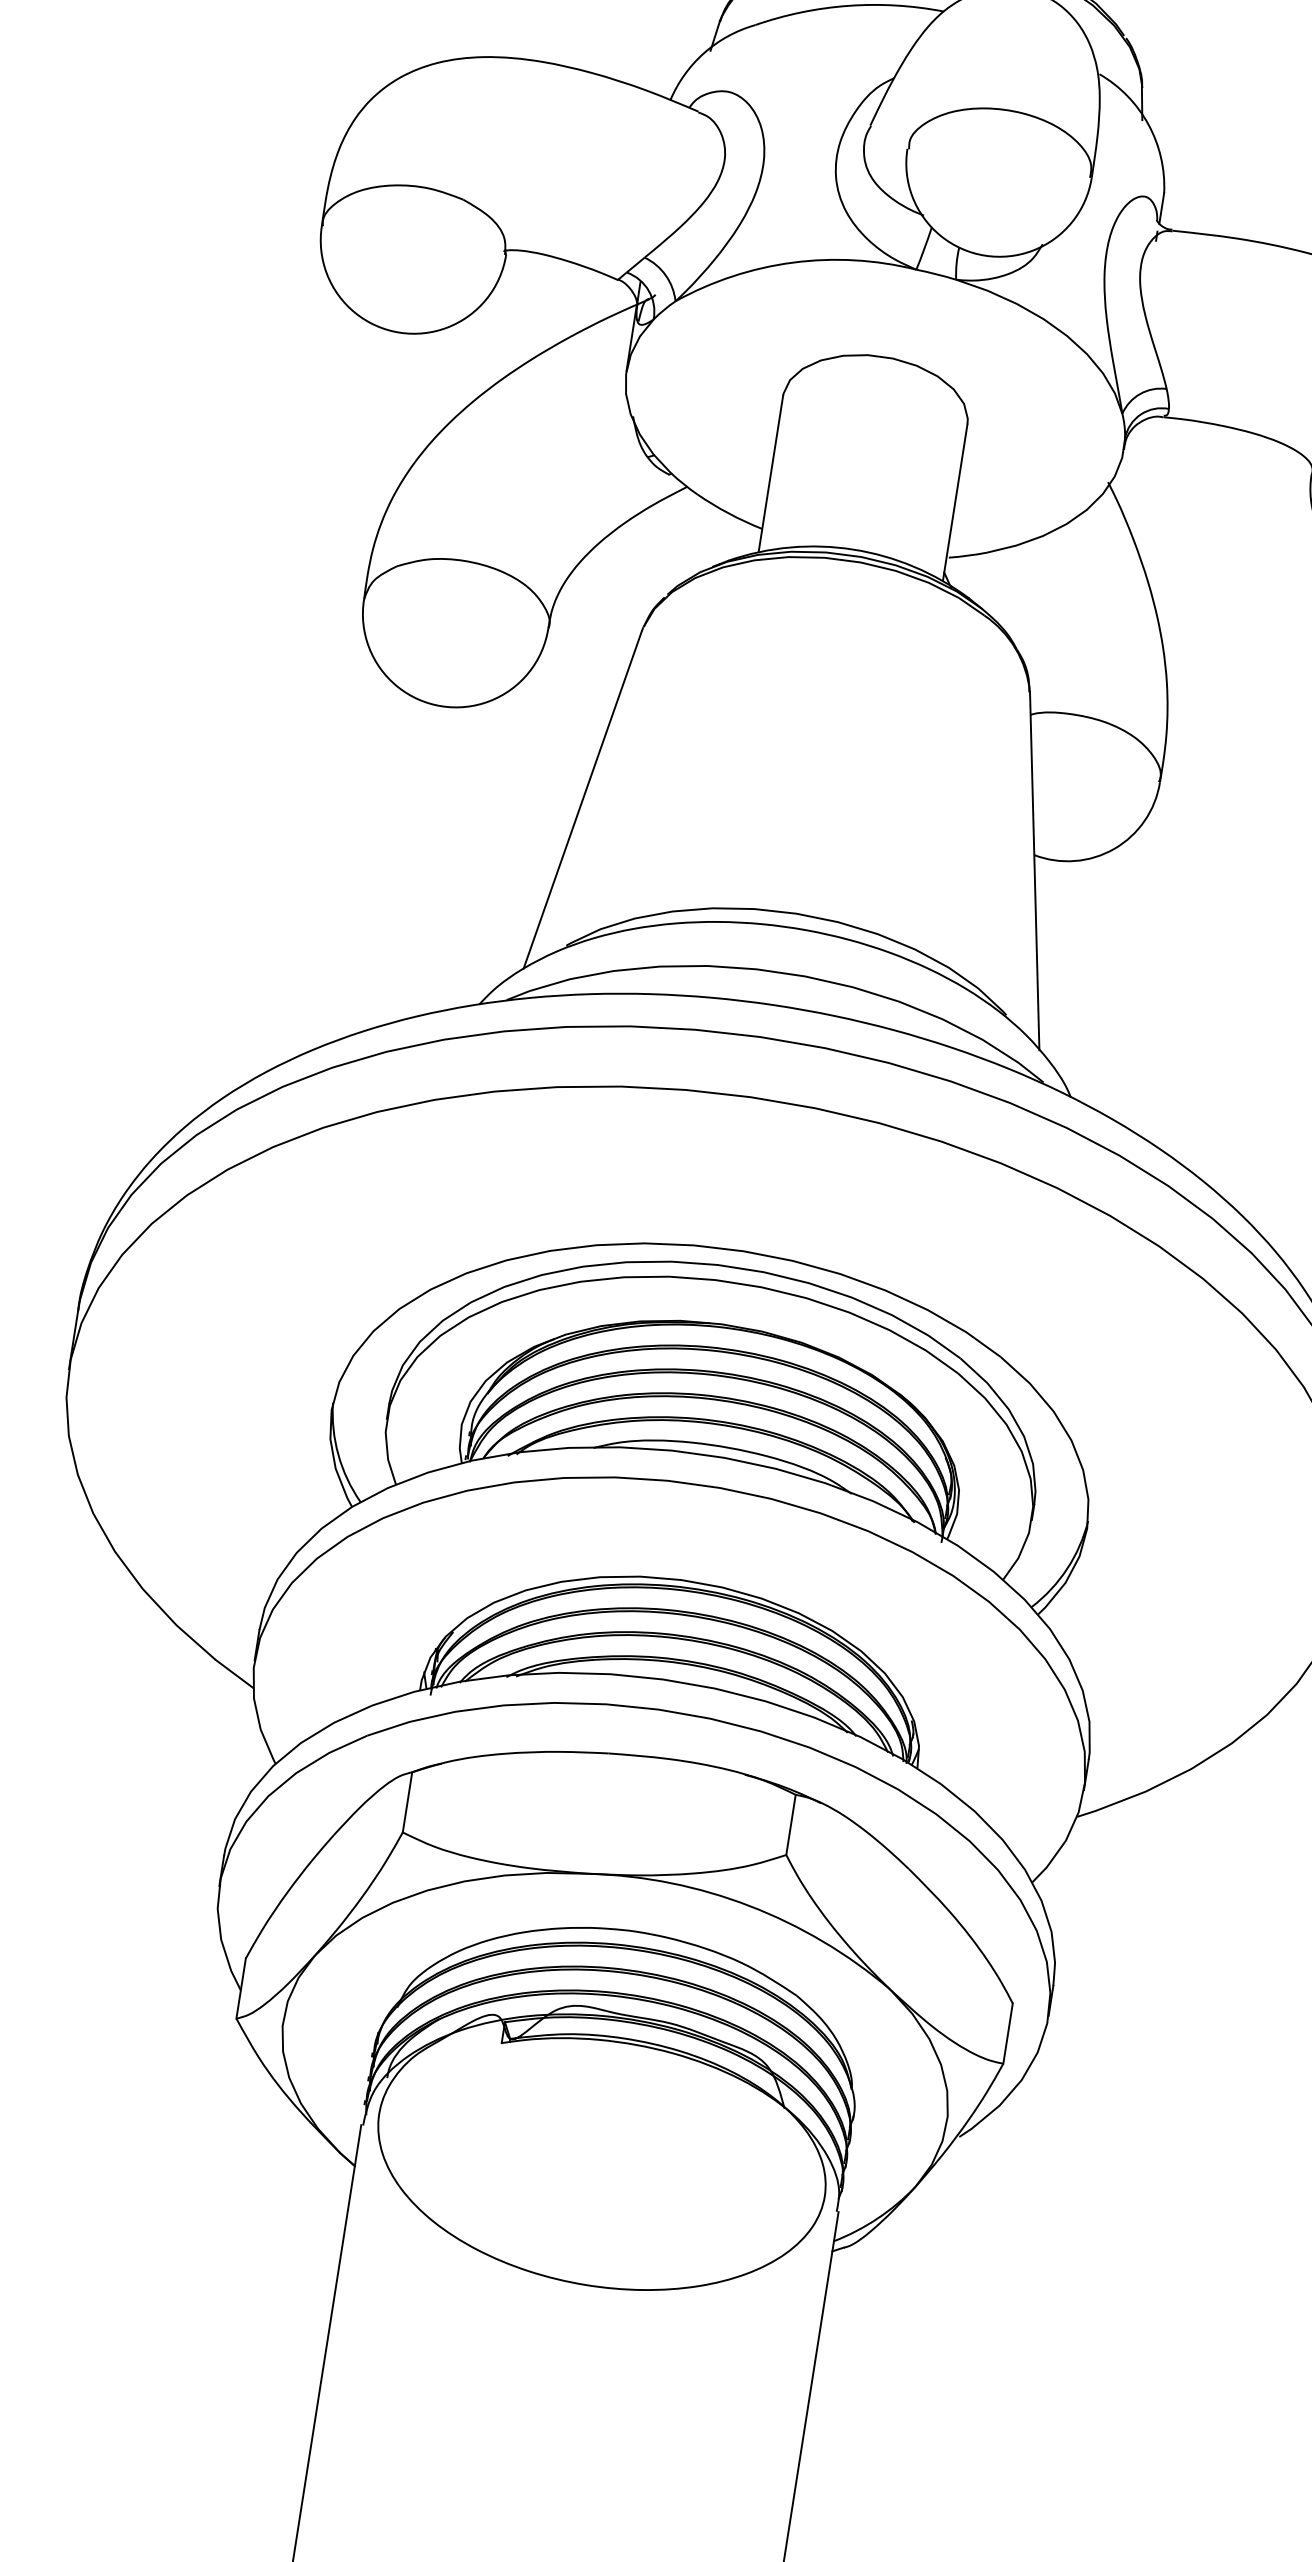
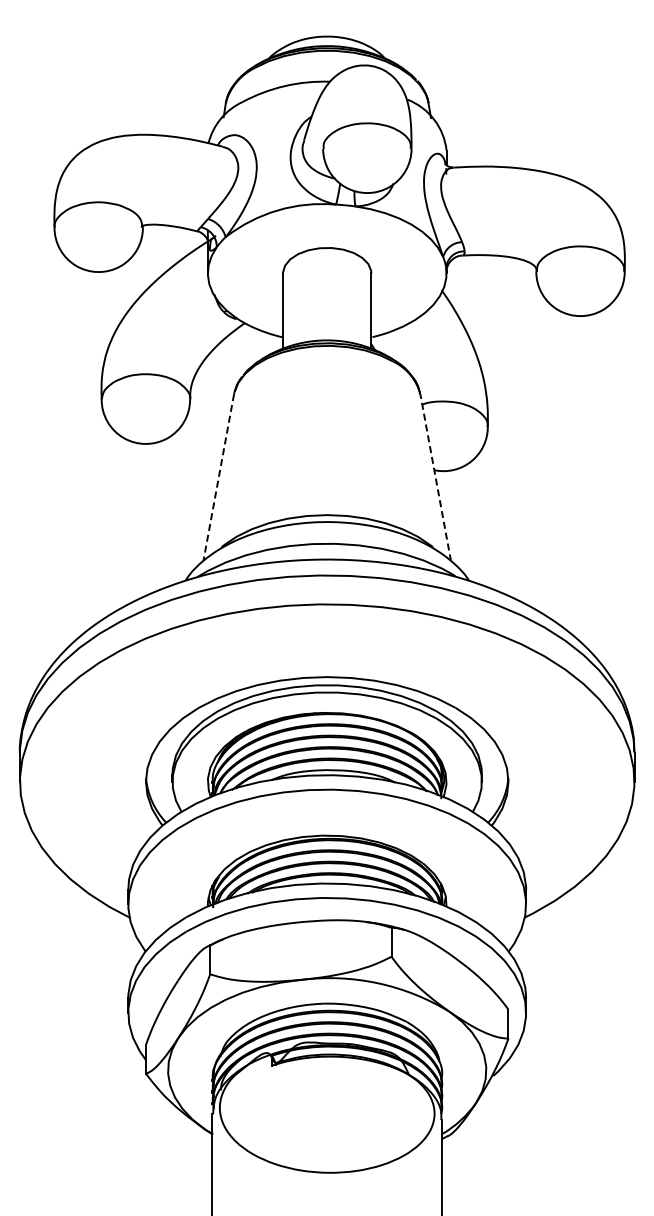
line: (582, 799) -> (218, 477), solid -> dashed
line: (1034, 870) -> (435, 477), solid -> dashed

